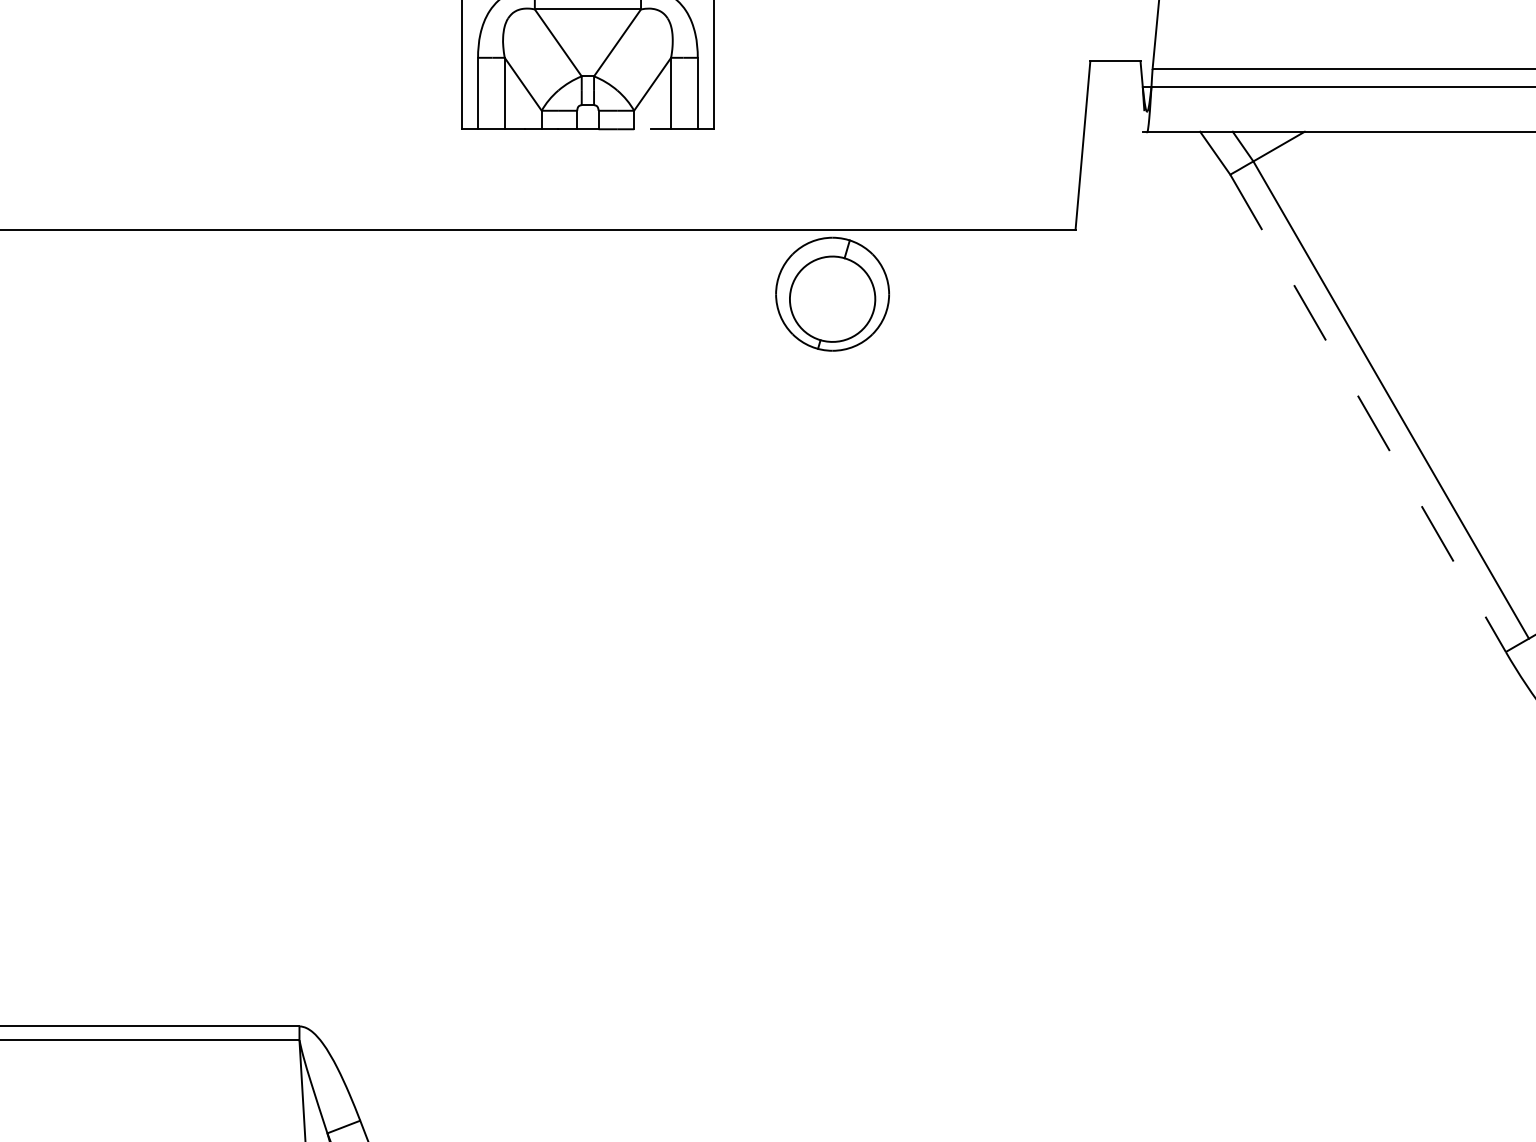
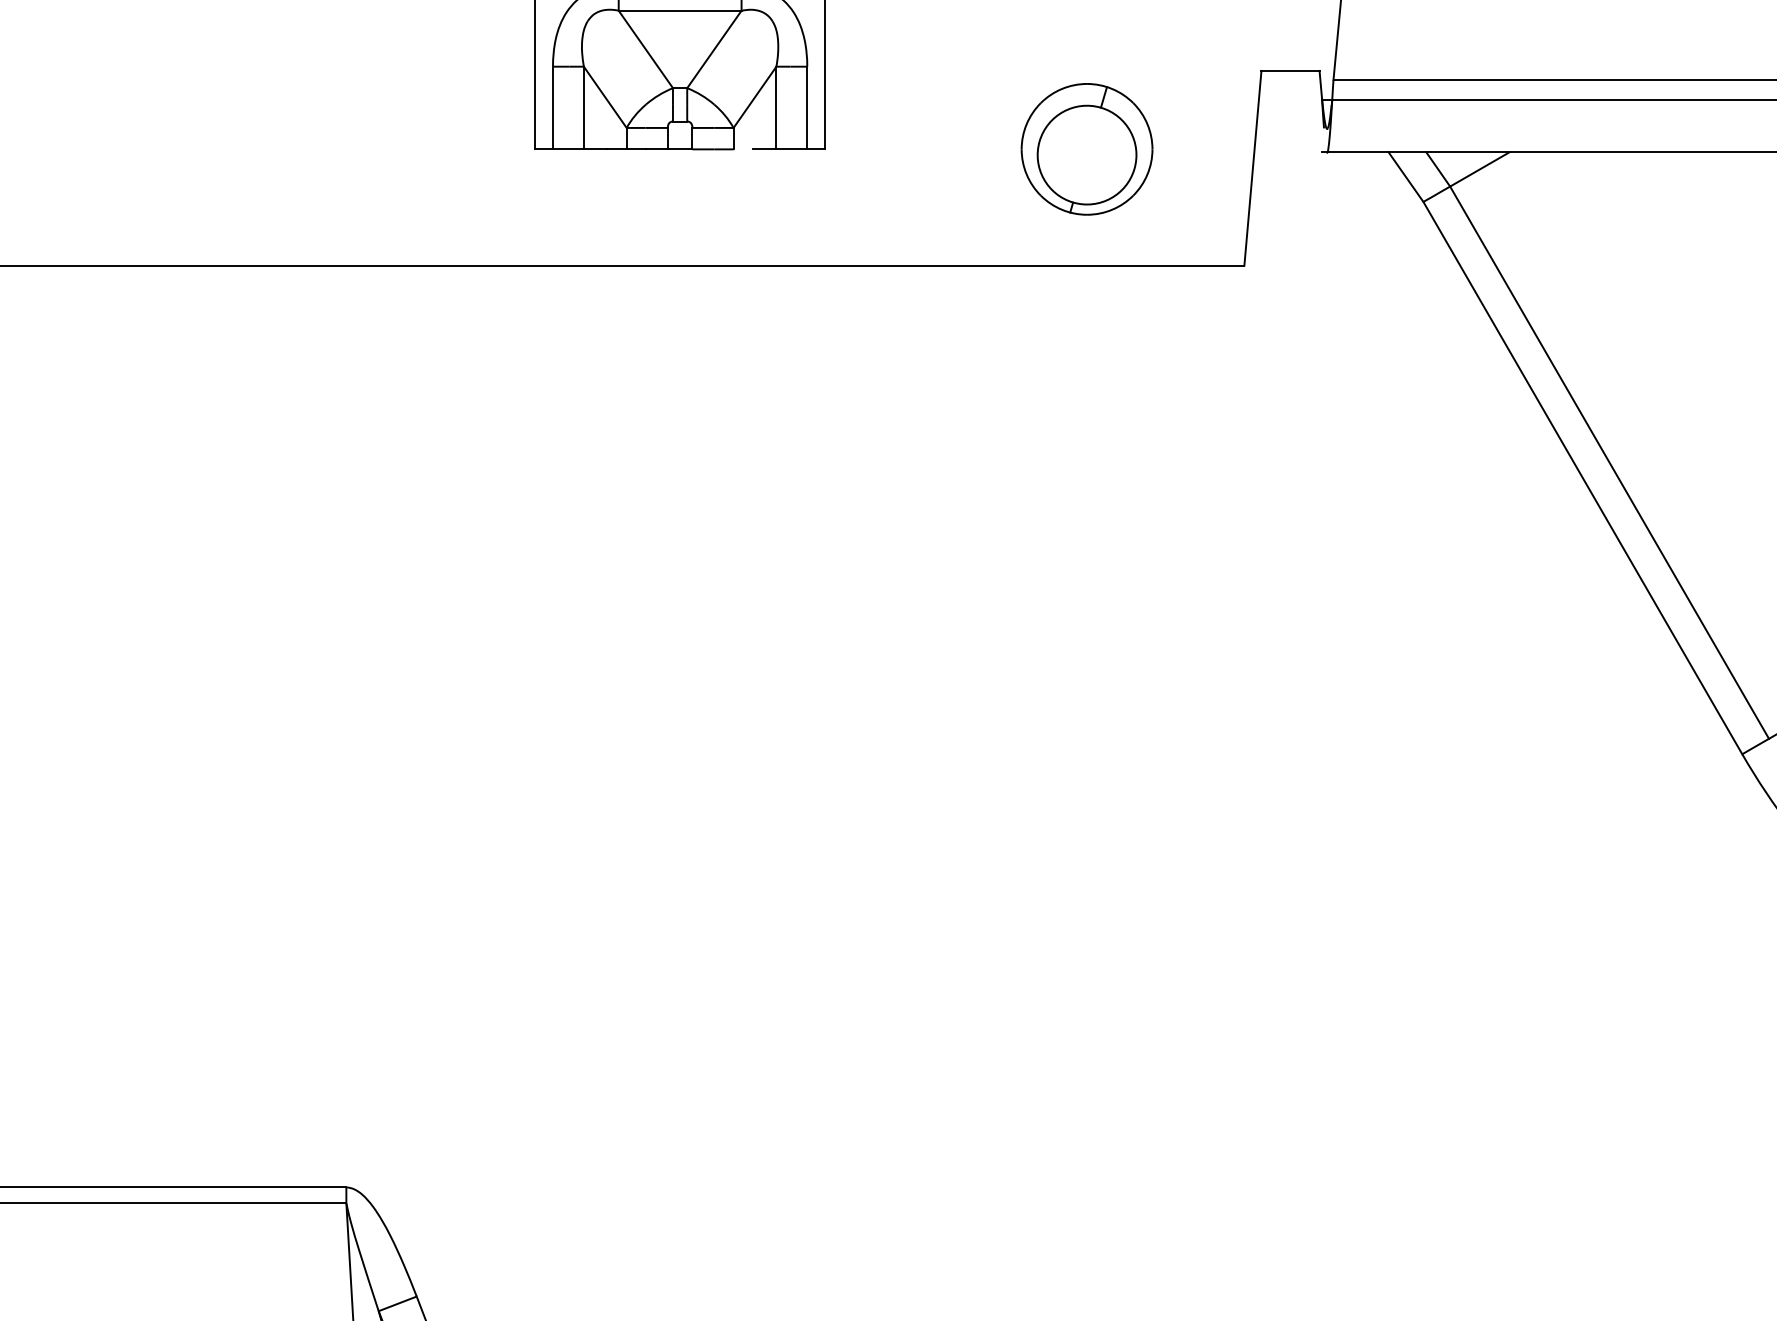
part: (832, 293) -> (1086, 148), moved
line: (1368, 413) -> (1583, 478), dashed -> solid

